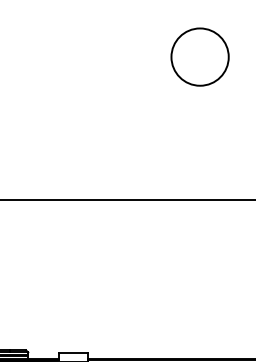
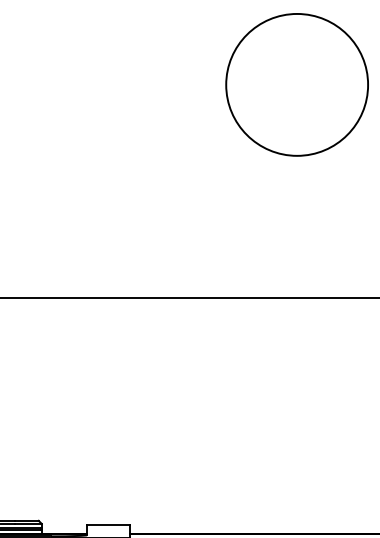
circle: (199, 56) -> (296, 83), size x1.67

